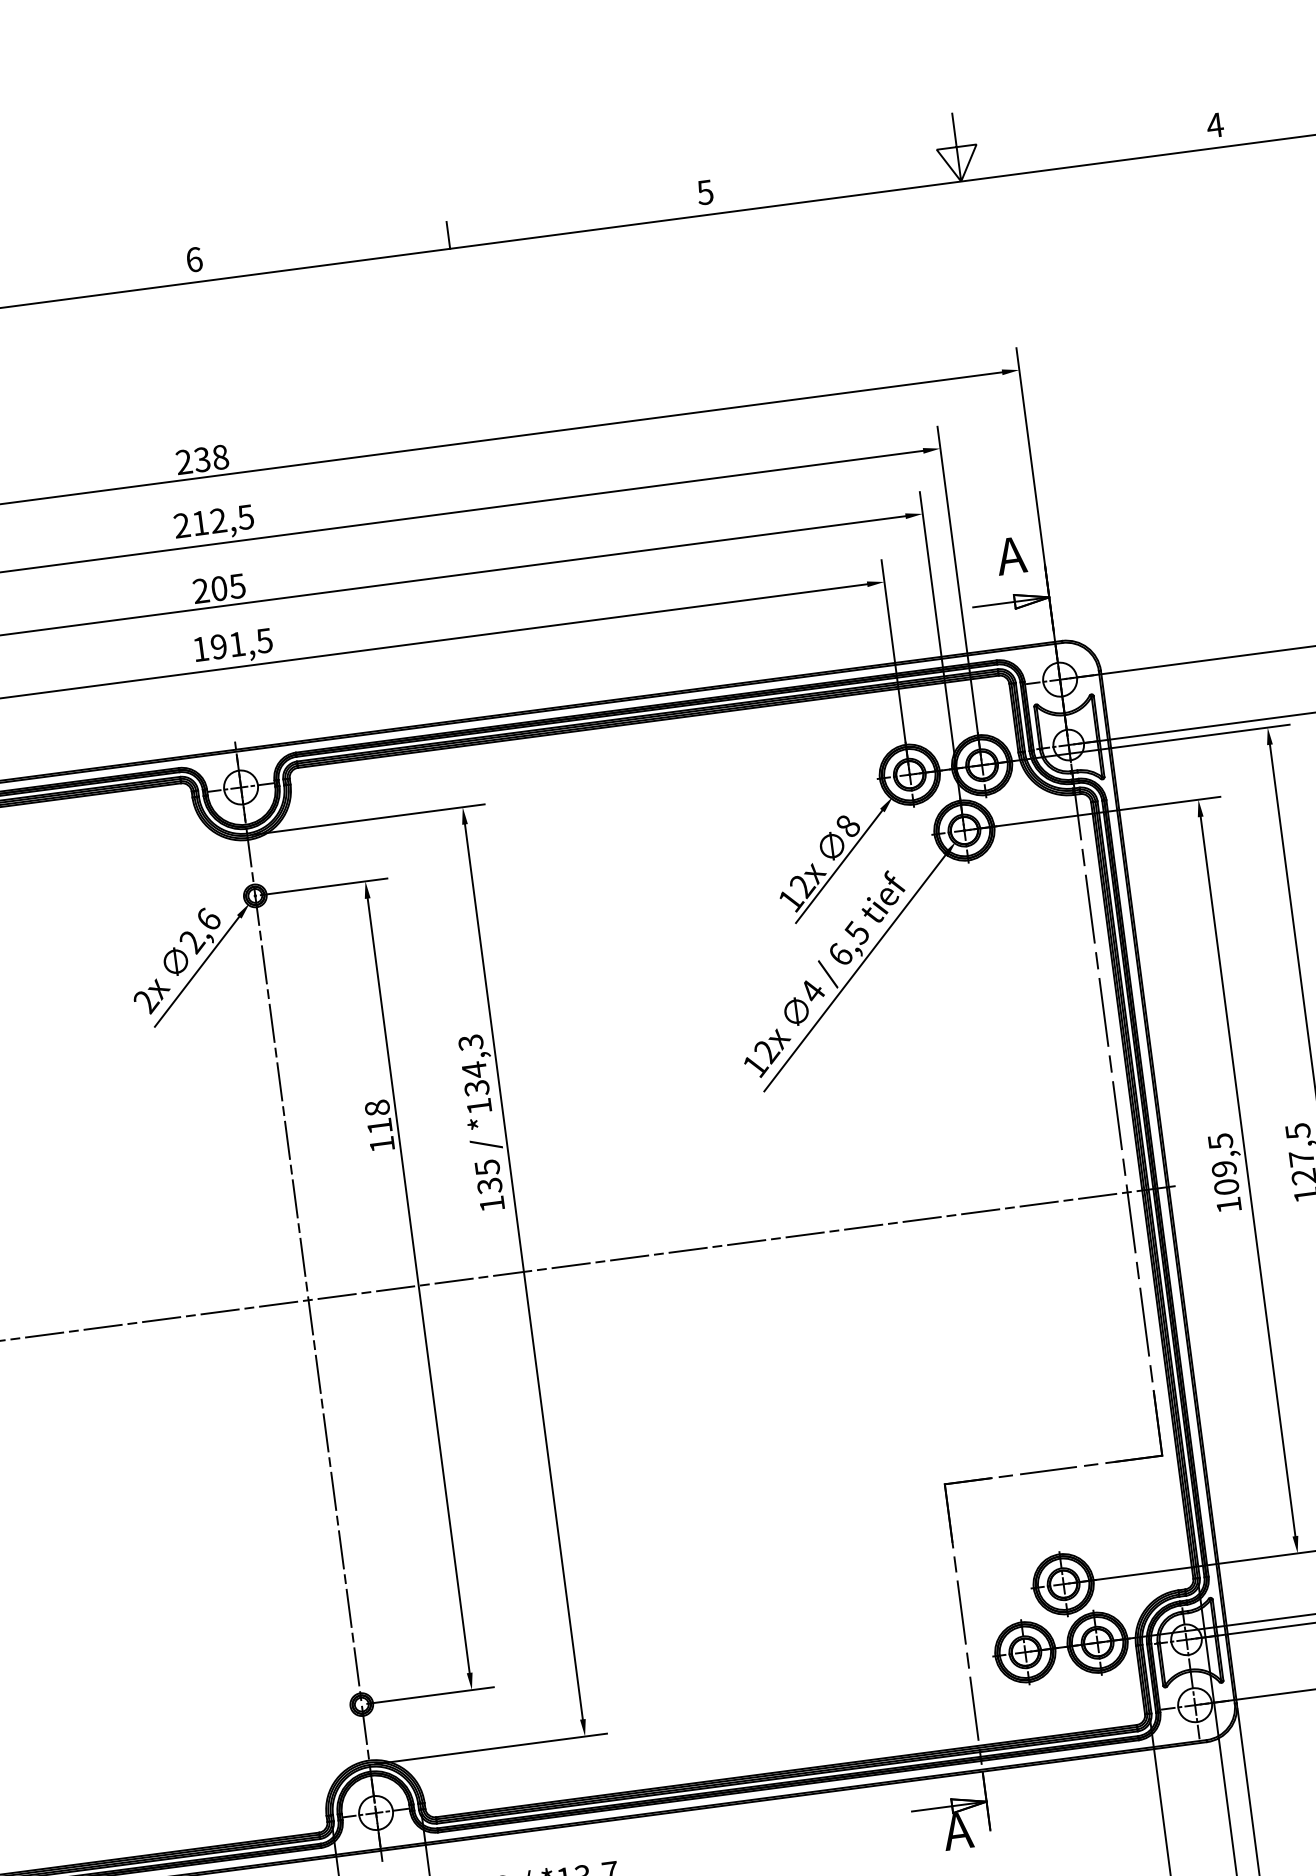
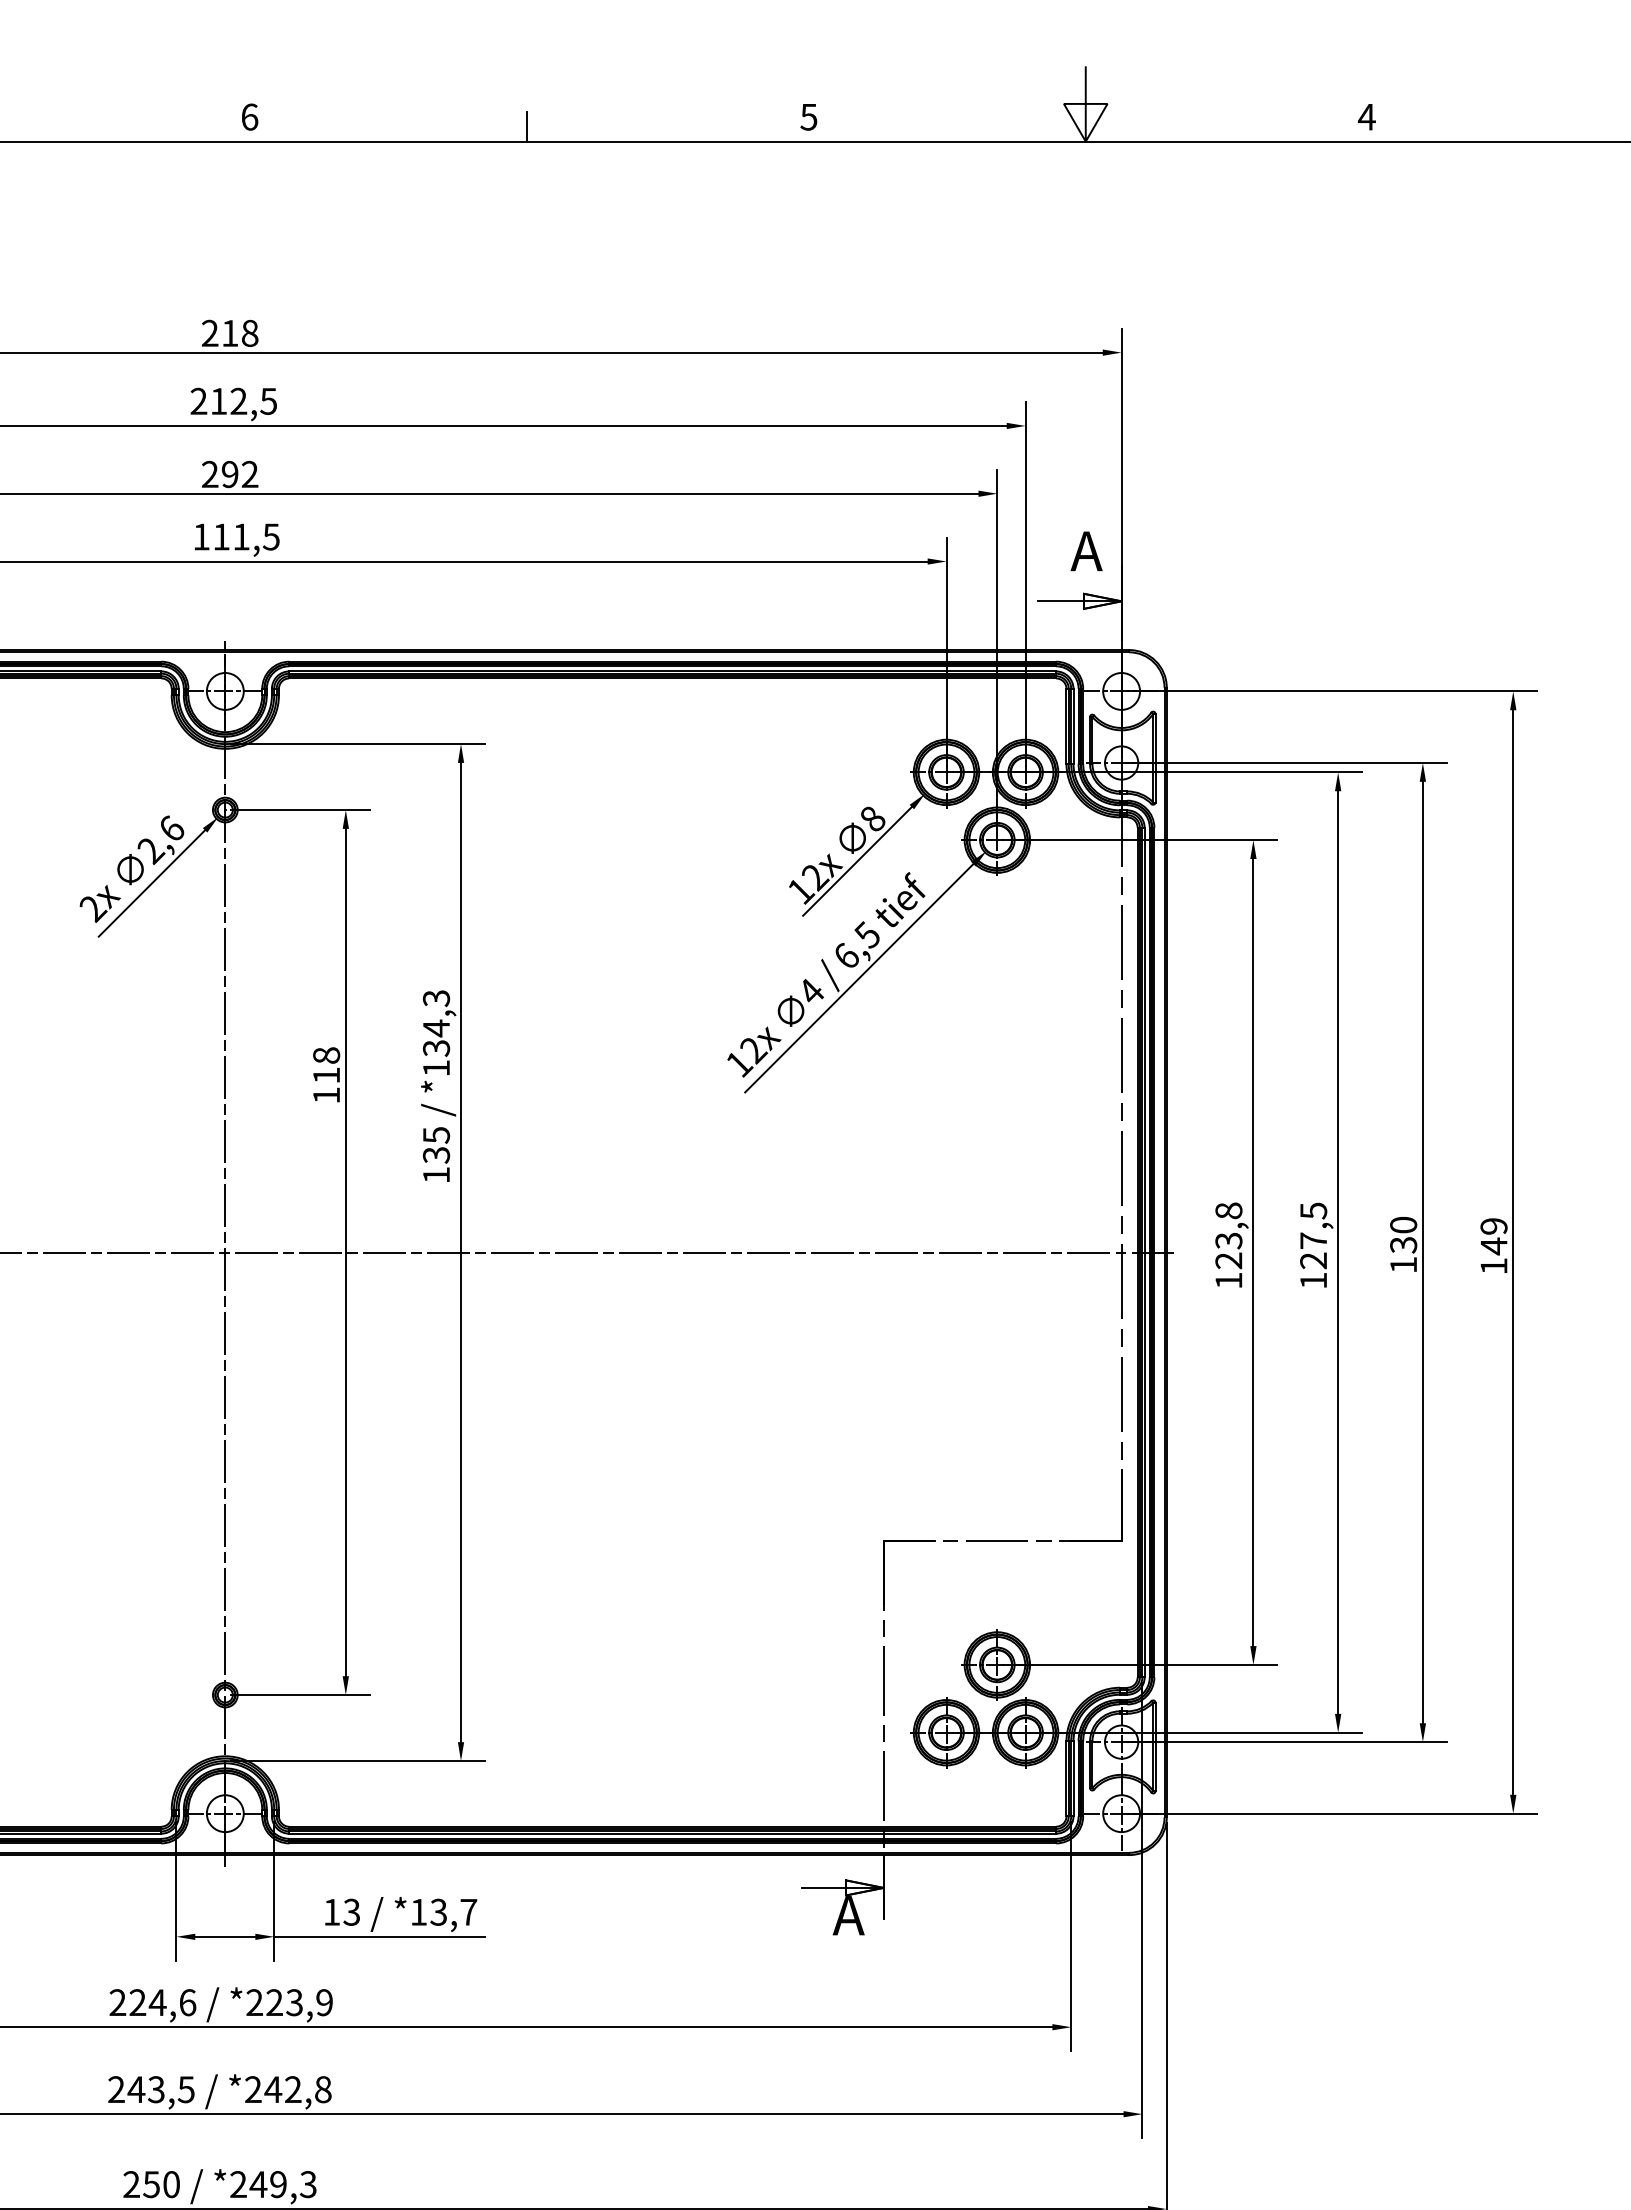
text: (201, 458) -> (229, 332), 238 -> 218
text: (227, 587) -> (239, 474), 205 -> 292
text: (218, 646) -> (221, 536), 191,5 -> 111,5
text: (1223, 1163) -> (1228, 1235), 109,5 -> 123,8

